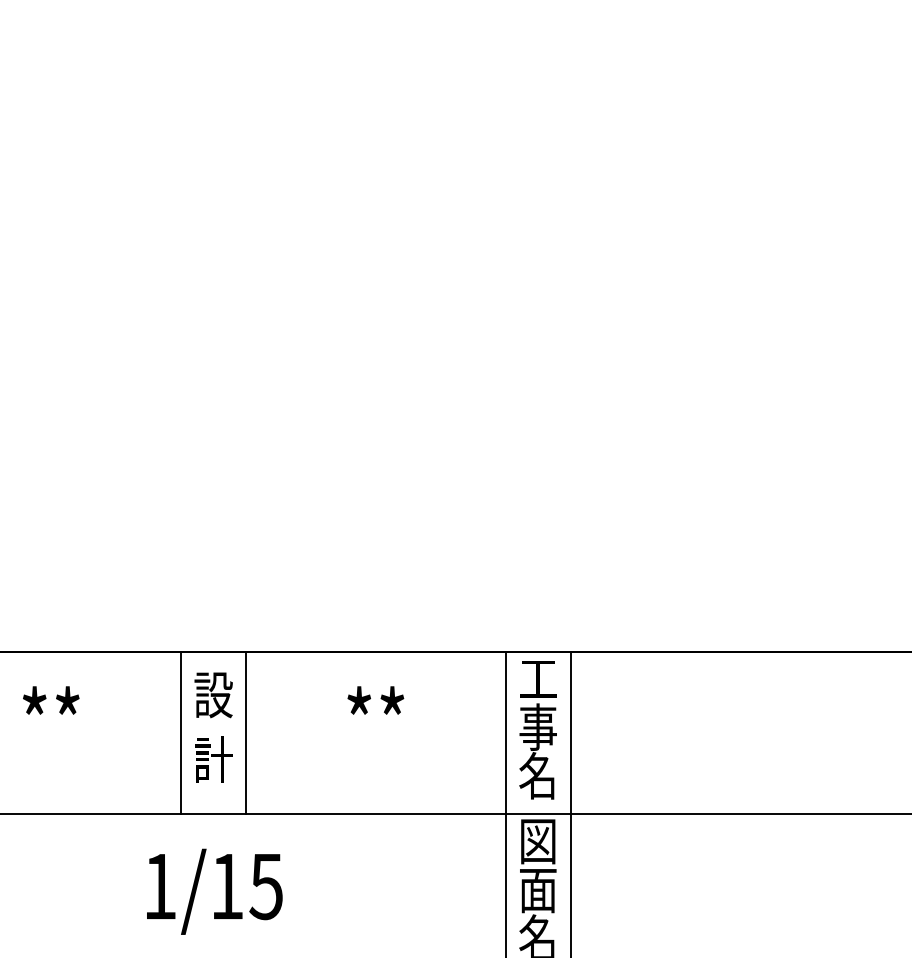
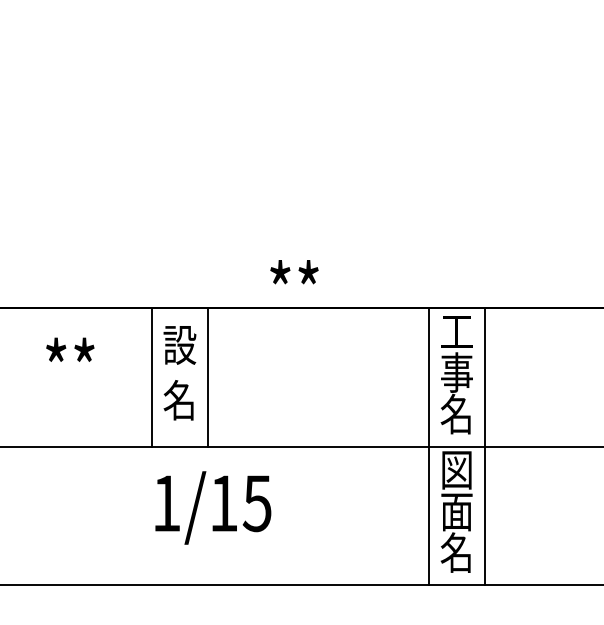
text: (51, 700) -> (70, 349), moved
text: (375, 700) -> (294, 272), moved
text: (213, 759) -> (179, 400), 計 -> 名
text: (214, 891) -> (213, 507), moved

